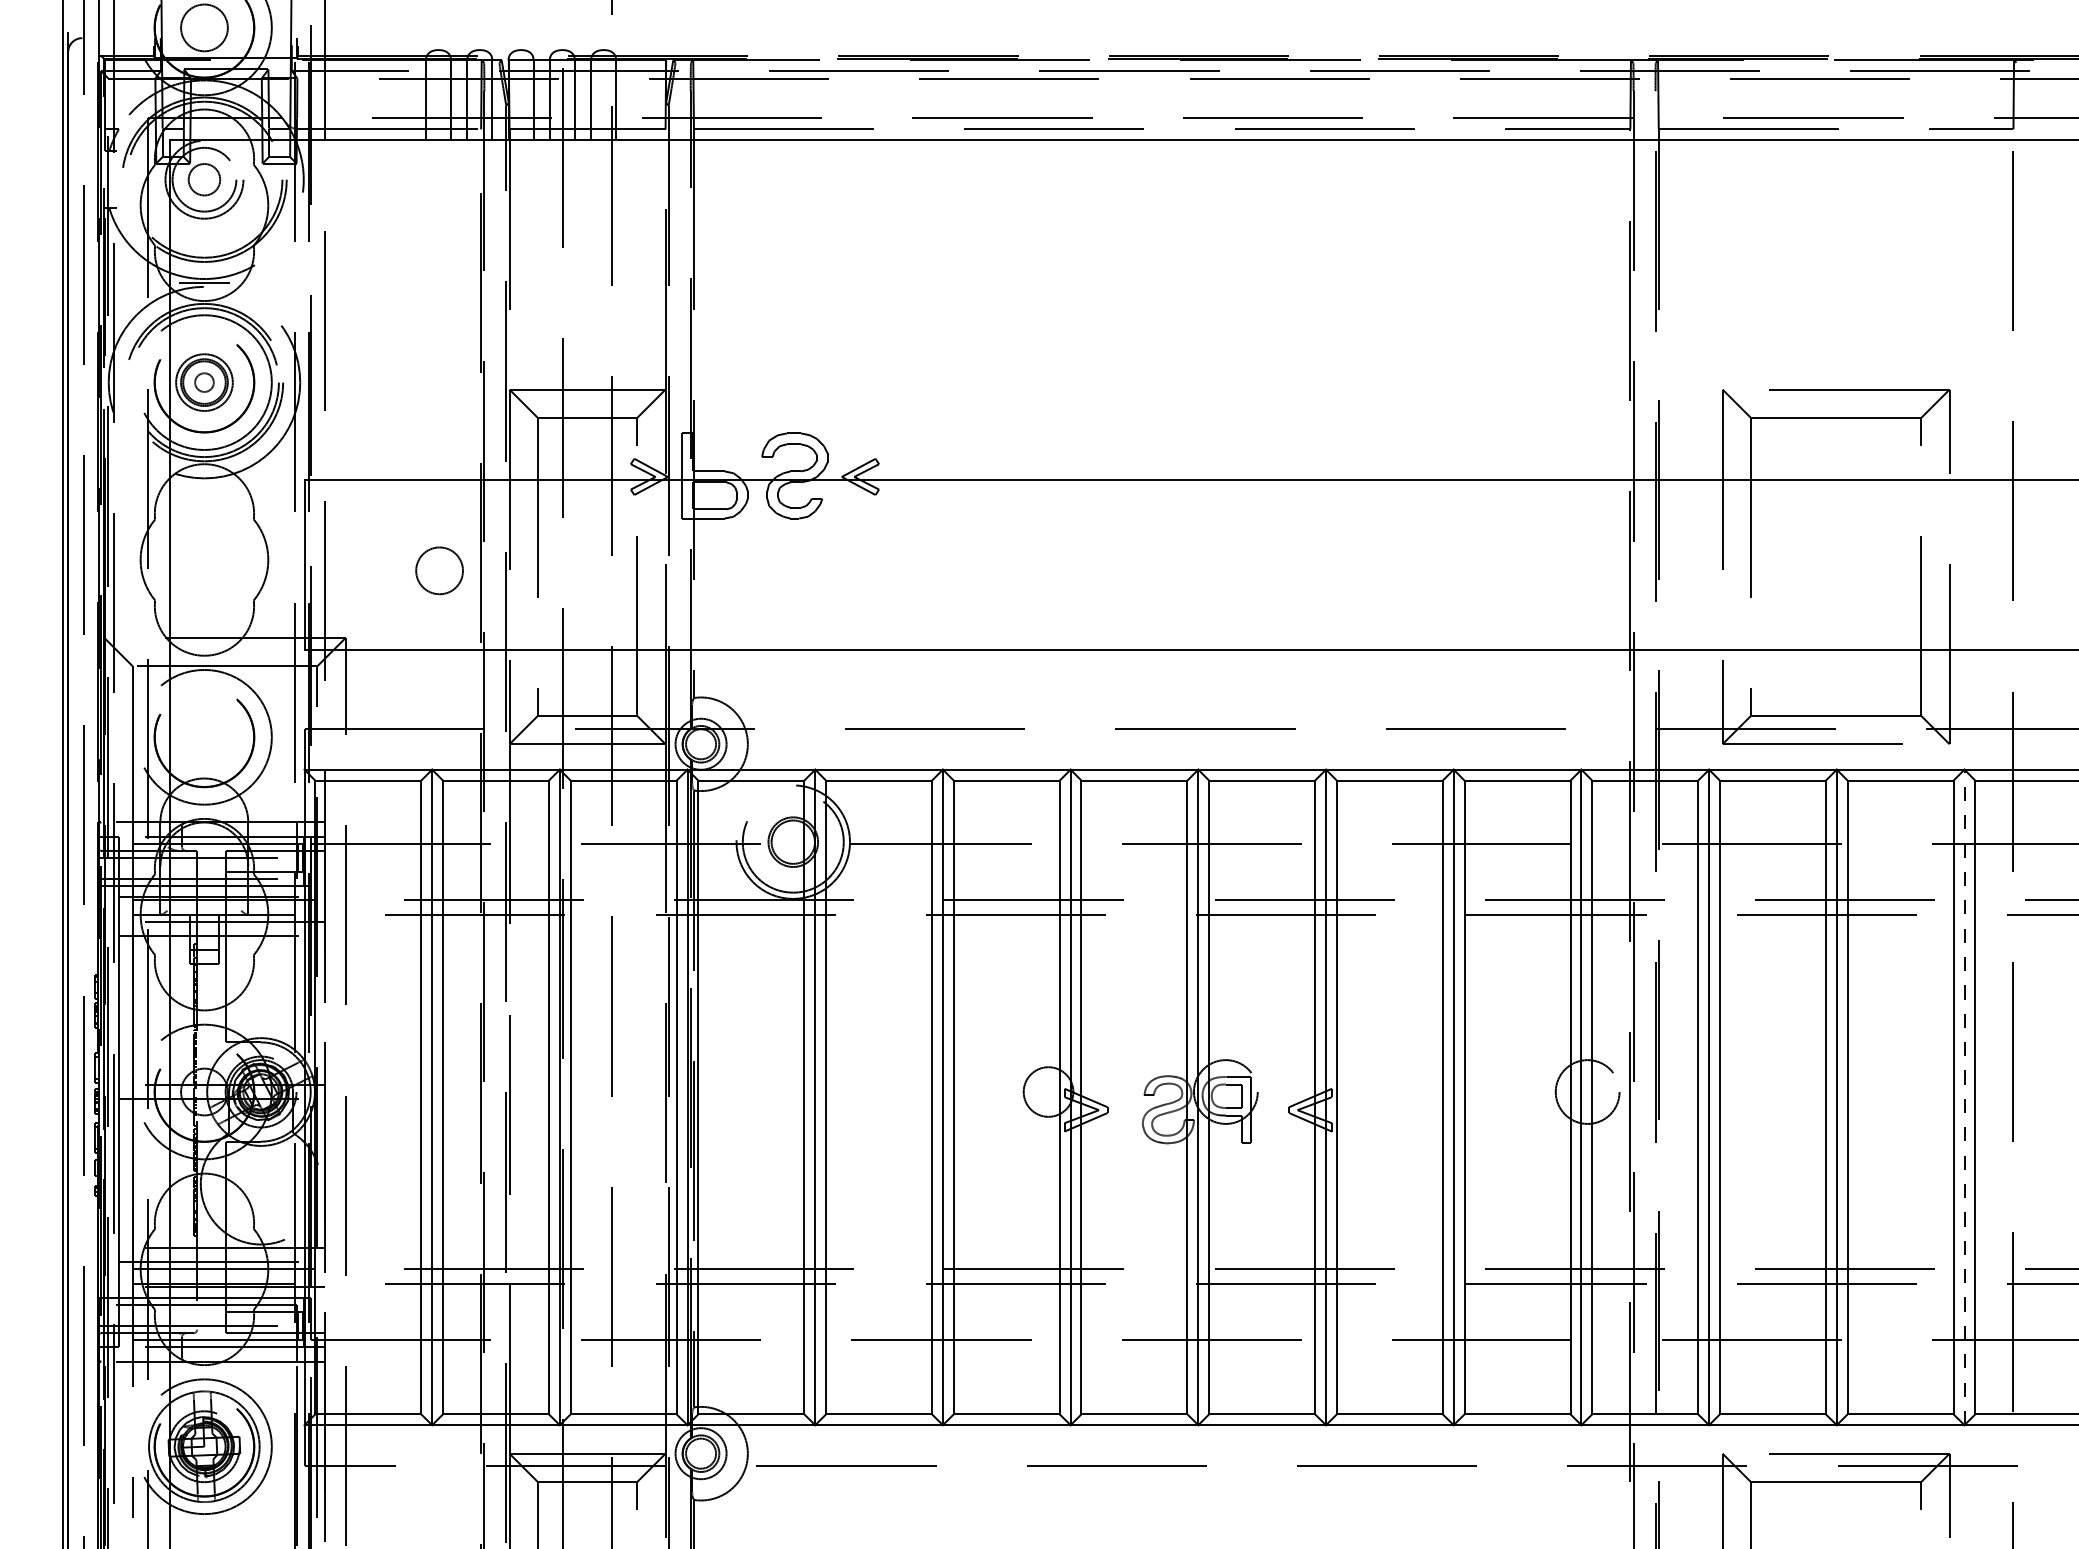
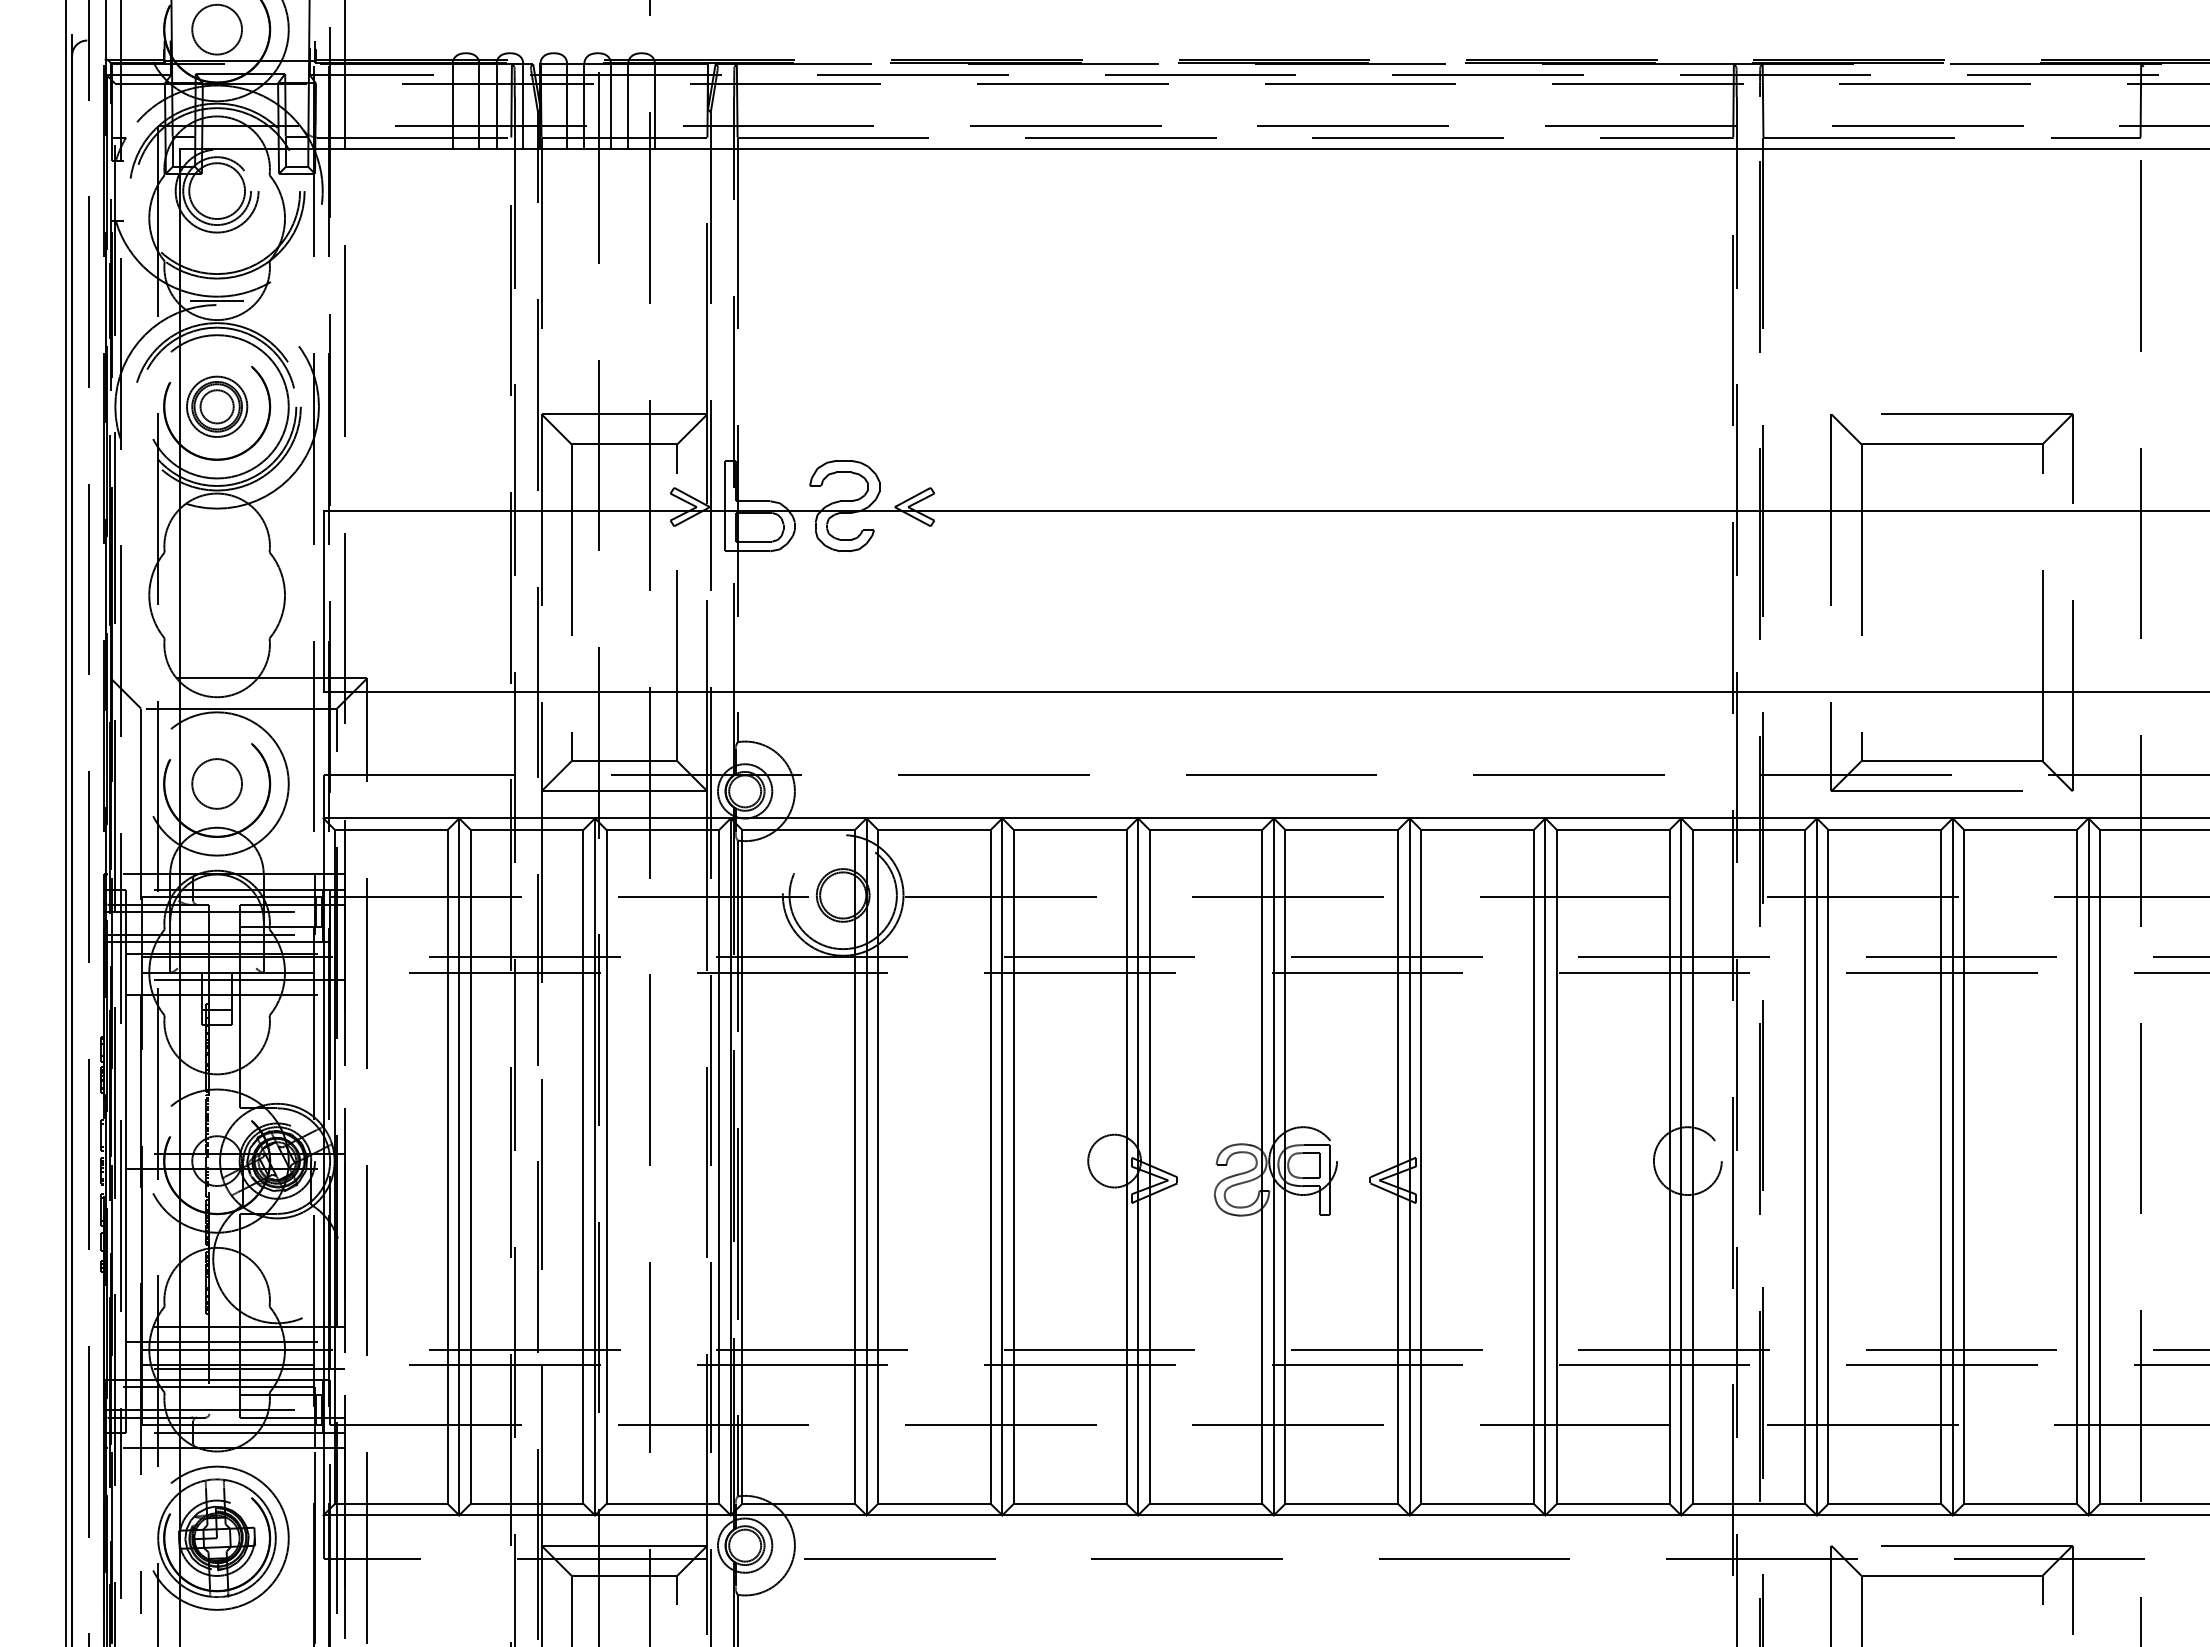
circle: (204, 180) -> (217, 191), size x1.67
circle: (203, 382) -> (216, 406), size x1.67
circle: (438, 570) -> (216, 783), moved
line: (1964, 1097) -> (2088, 1166), dashed -> solid

